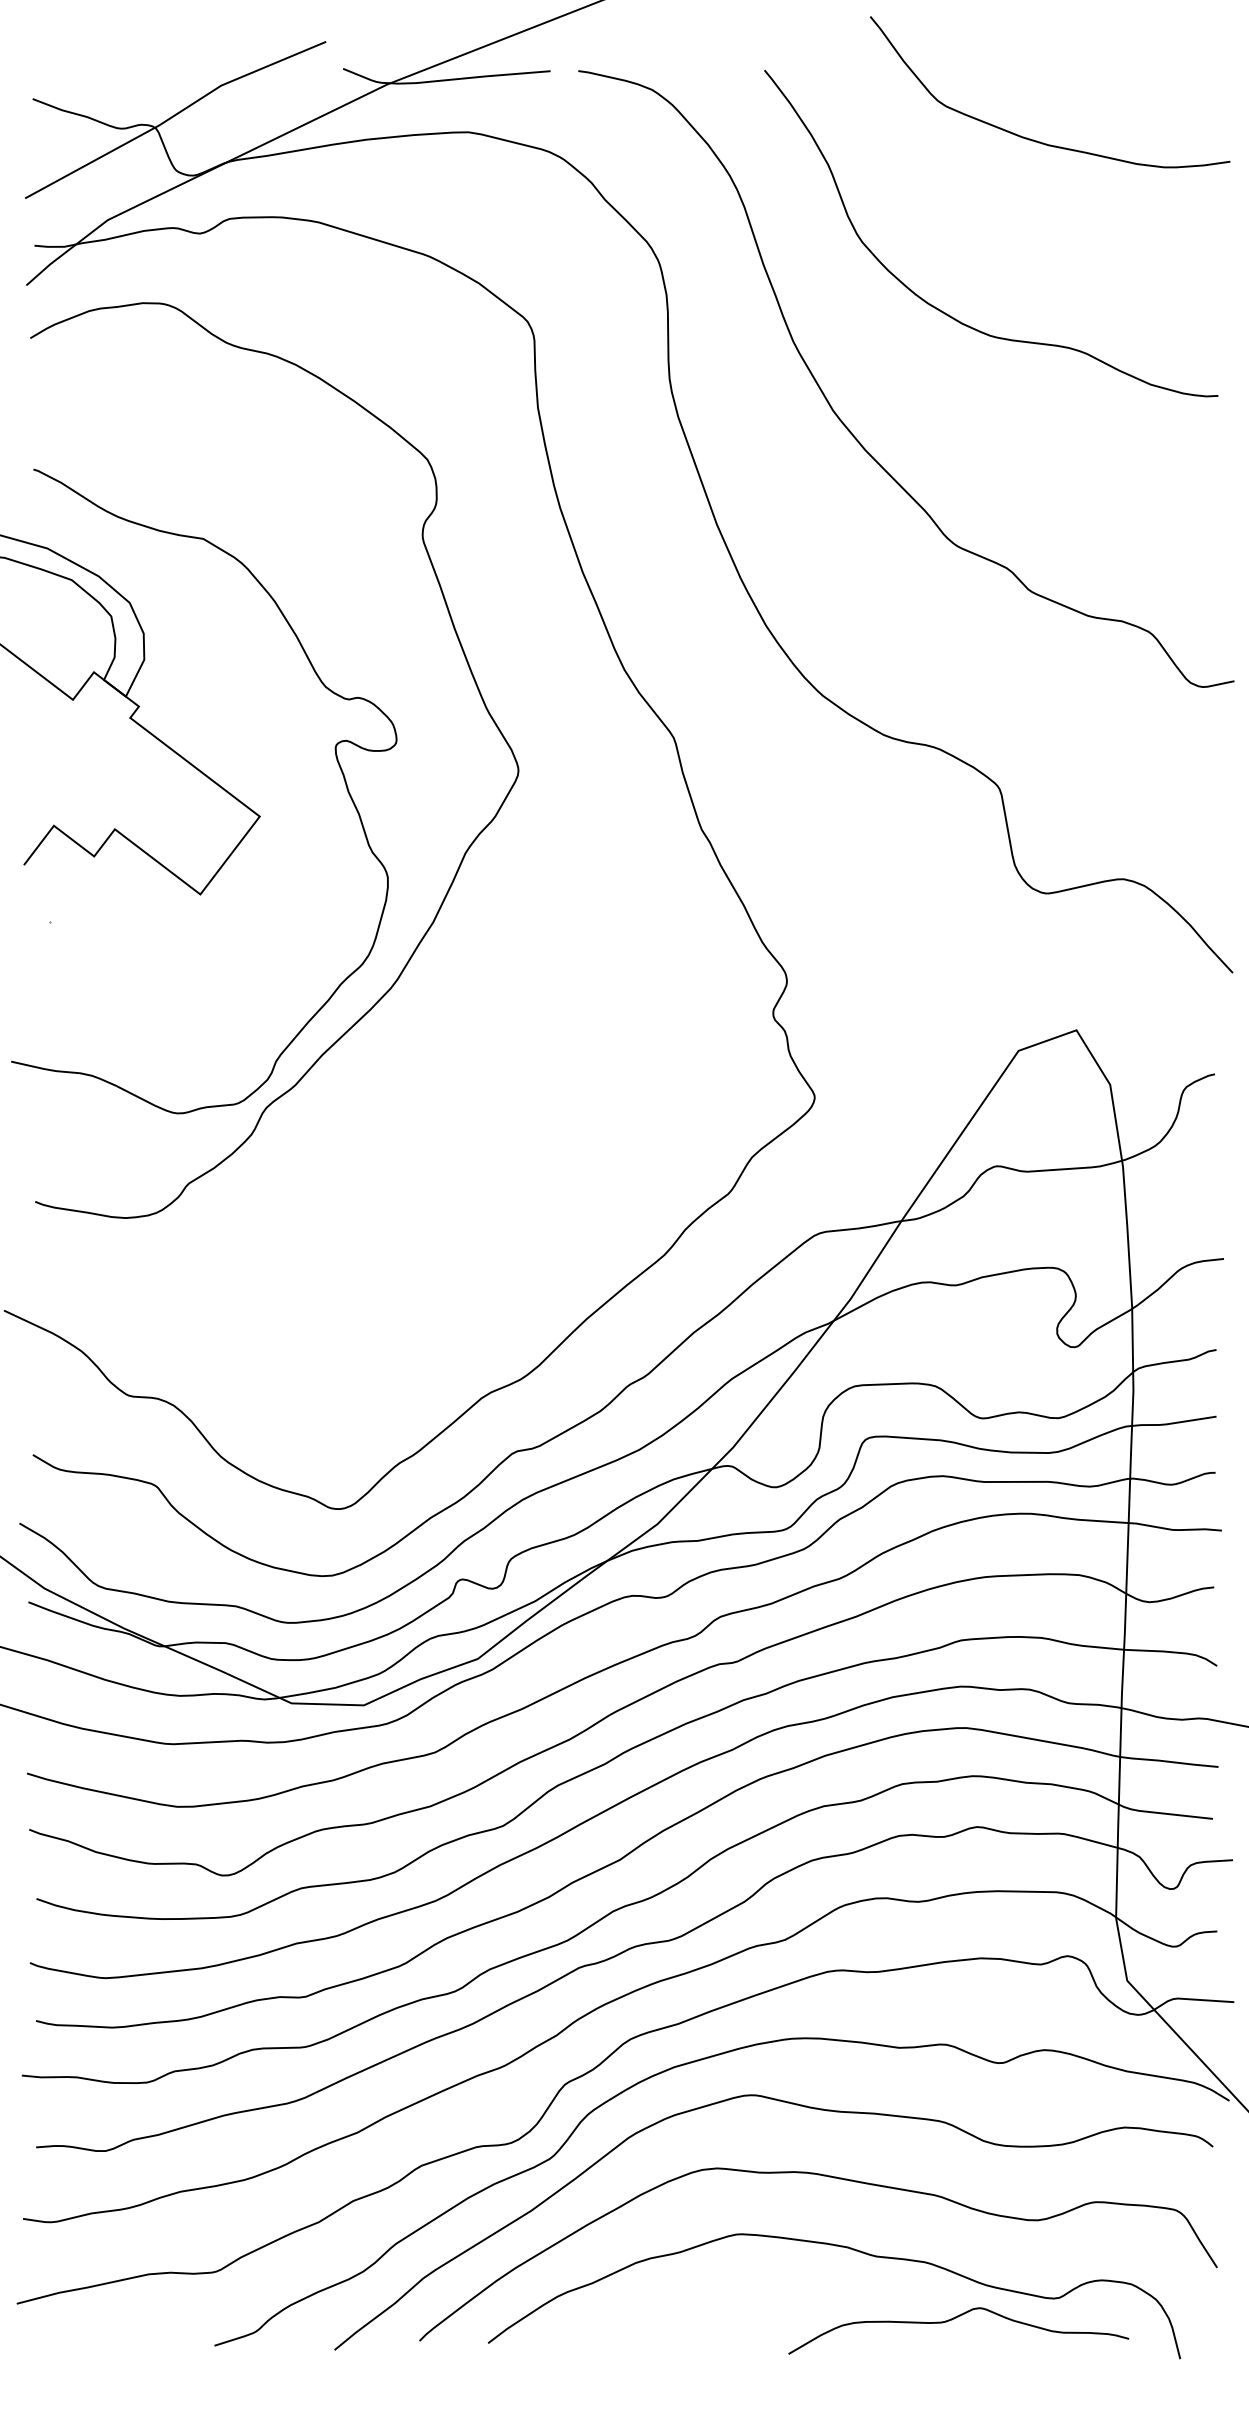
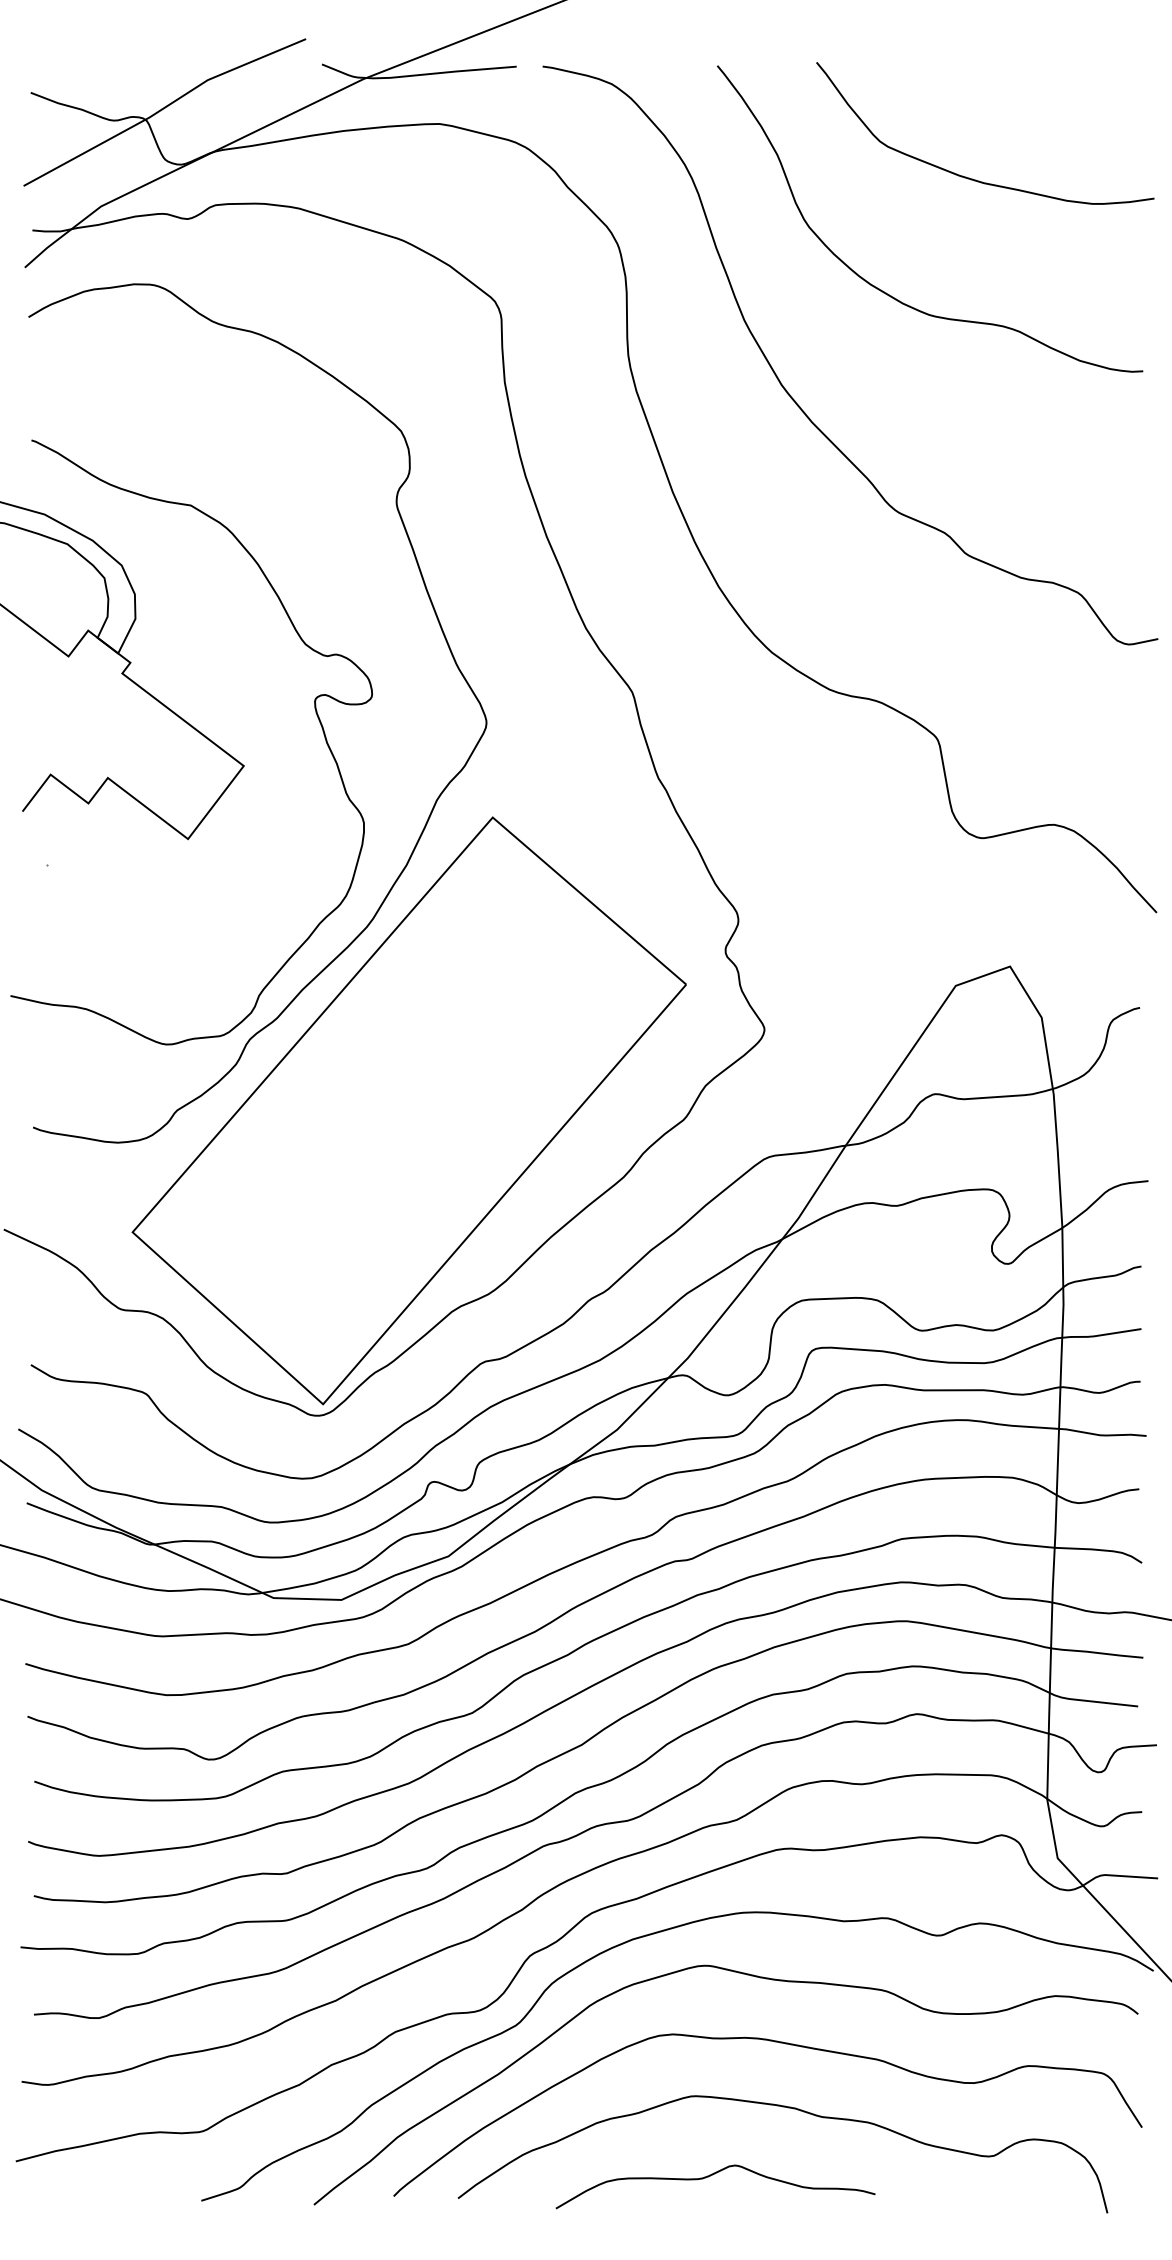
curve: (1033, 139) -> (969, 177), moved
part: (435, 1183) -> (408, 1110), added
curve: (953, 2319) -> (710, 2176), moved

